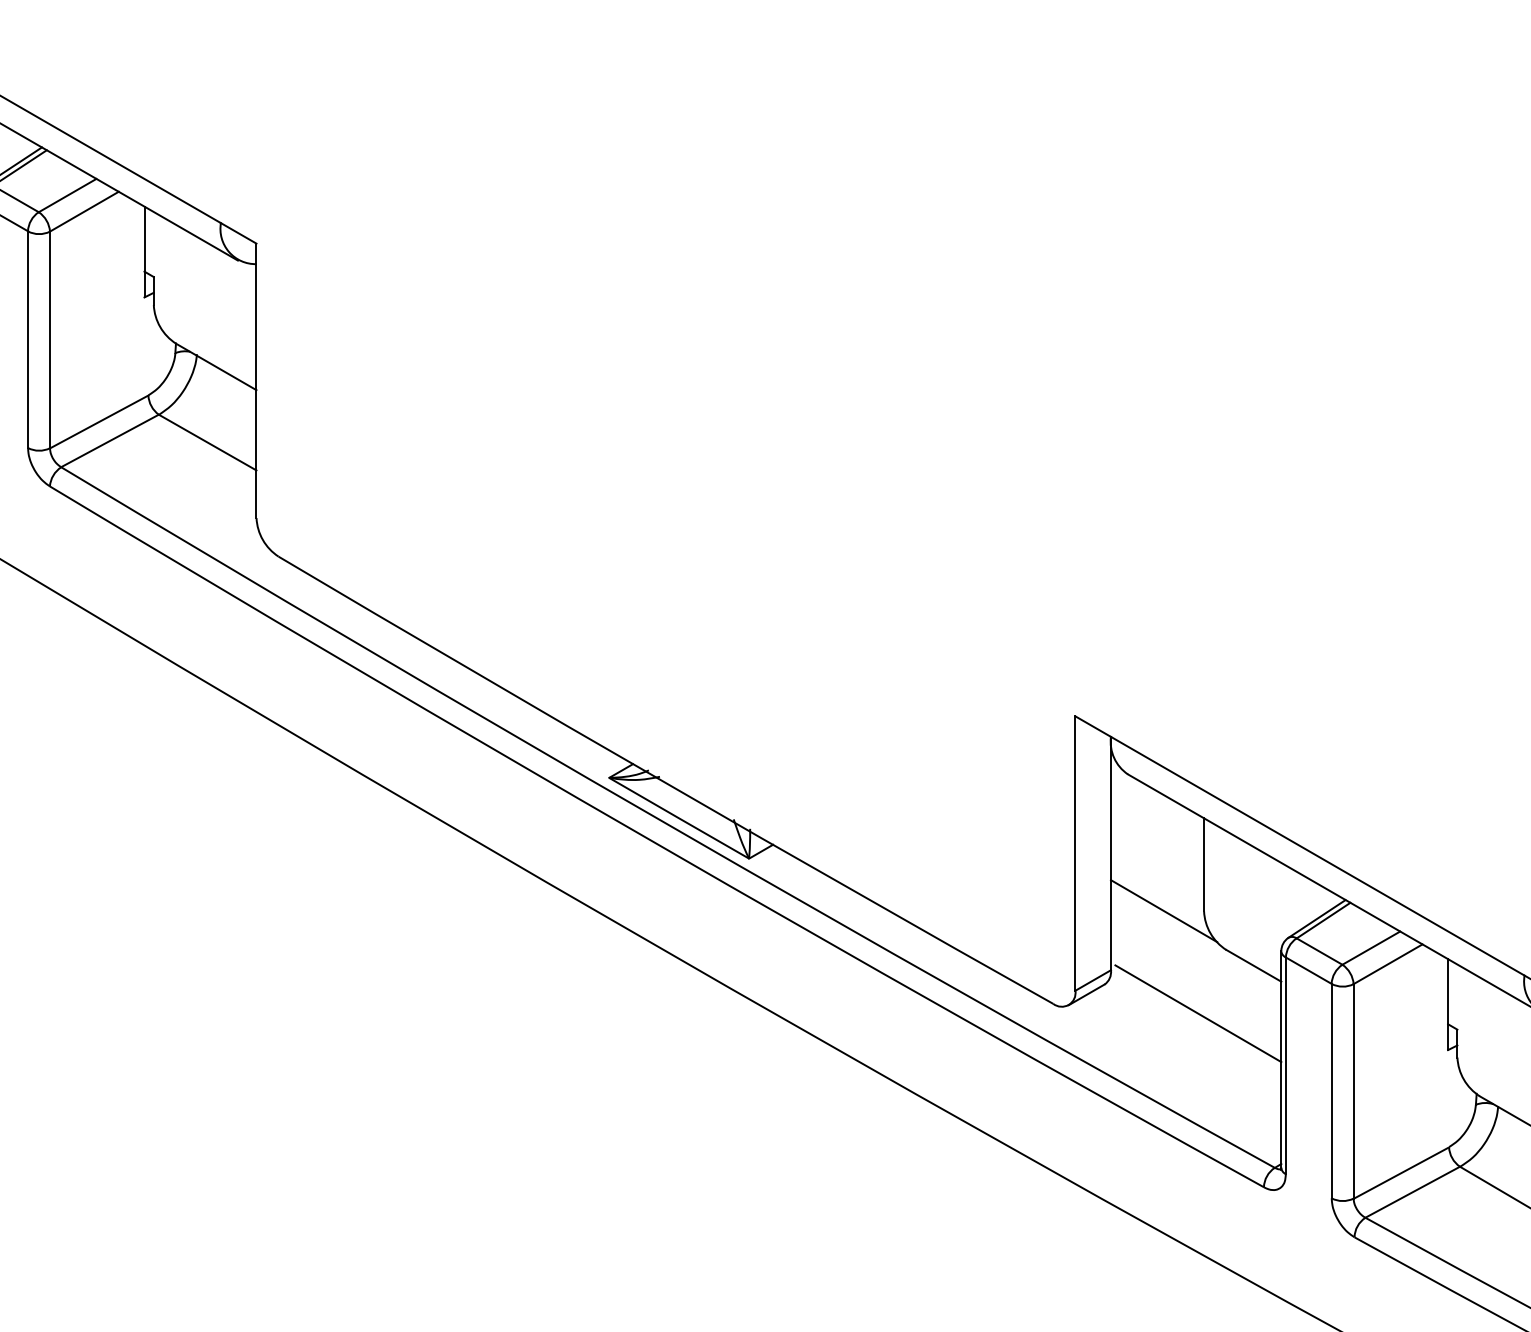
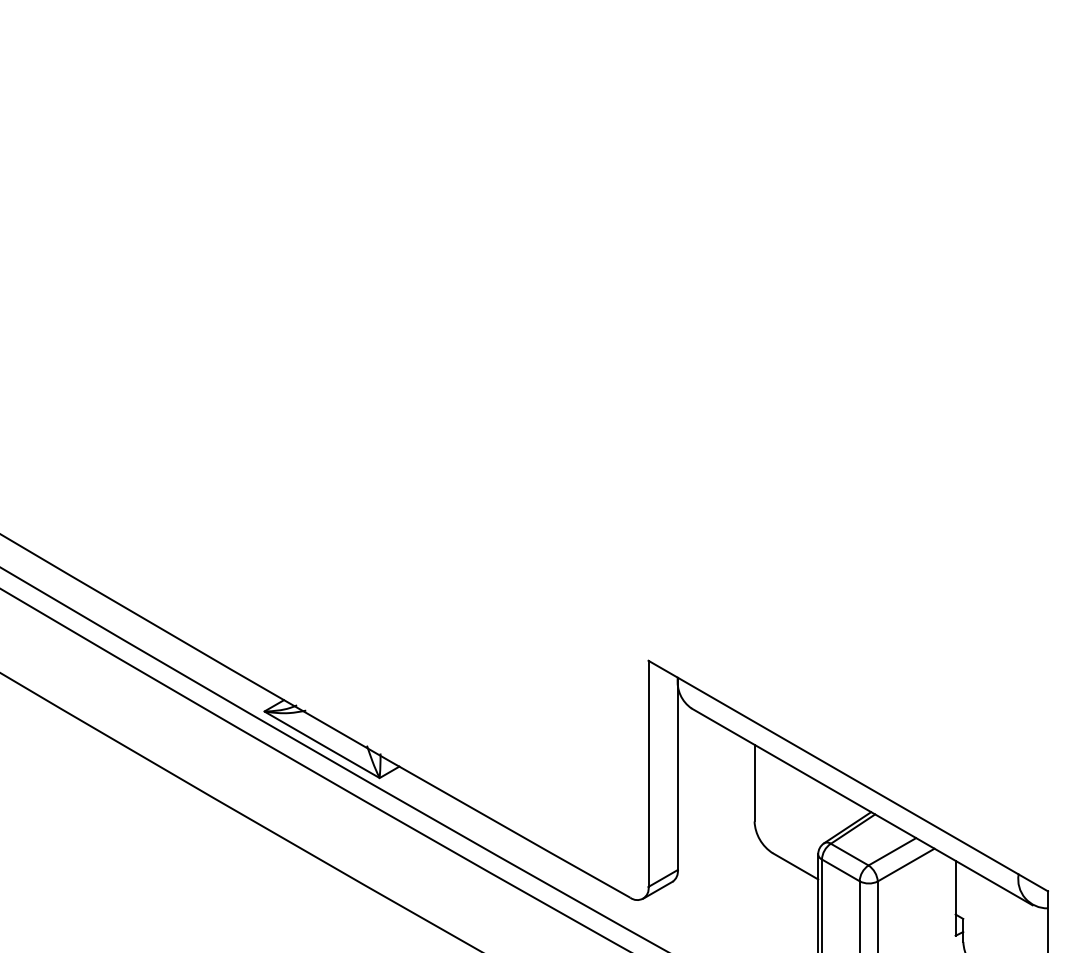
line: (1163, 911) -> (721, 821), removed
line: (1198, 1013) -> (749, 905), removed

